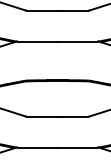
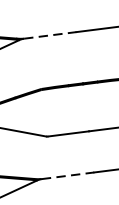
line: (37, 41) -> (49, 35), solid -> dashed
line: (37, 147) -> (67, 175), solid -> dashed

